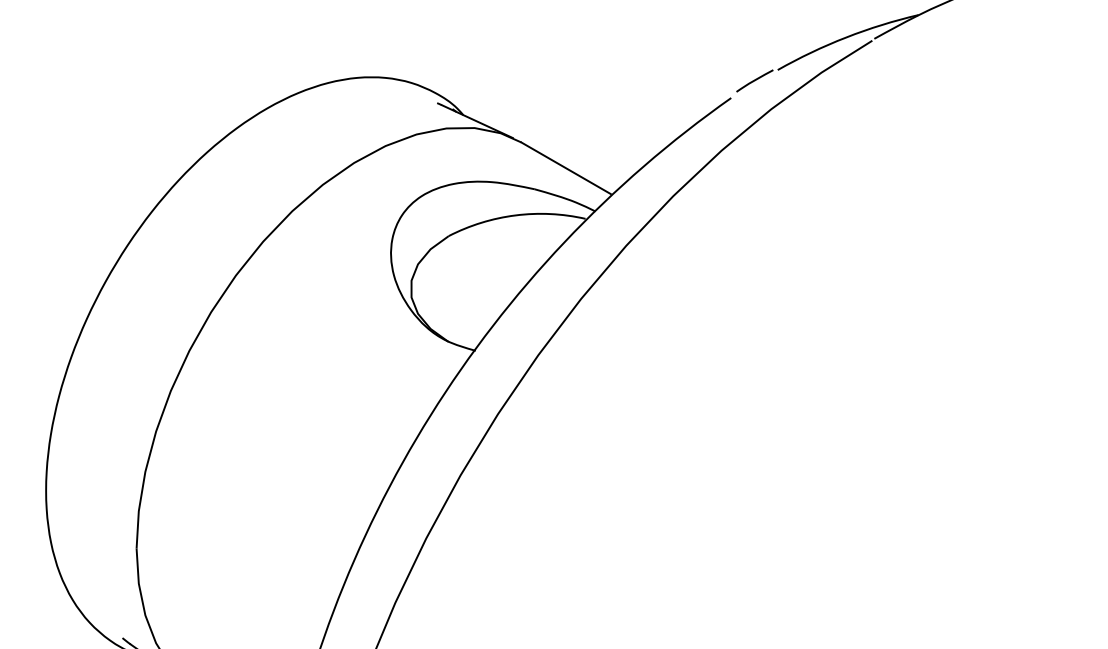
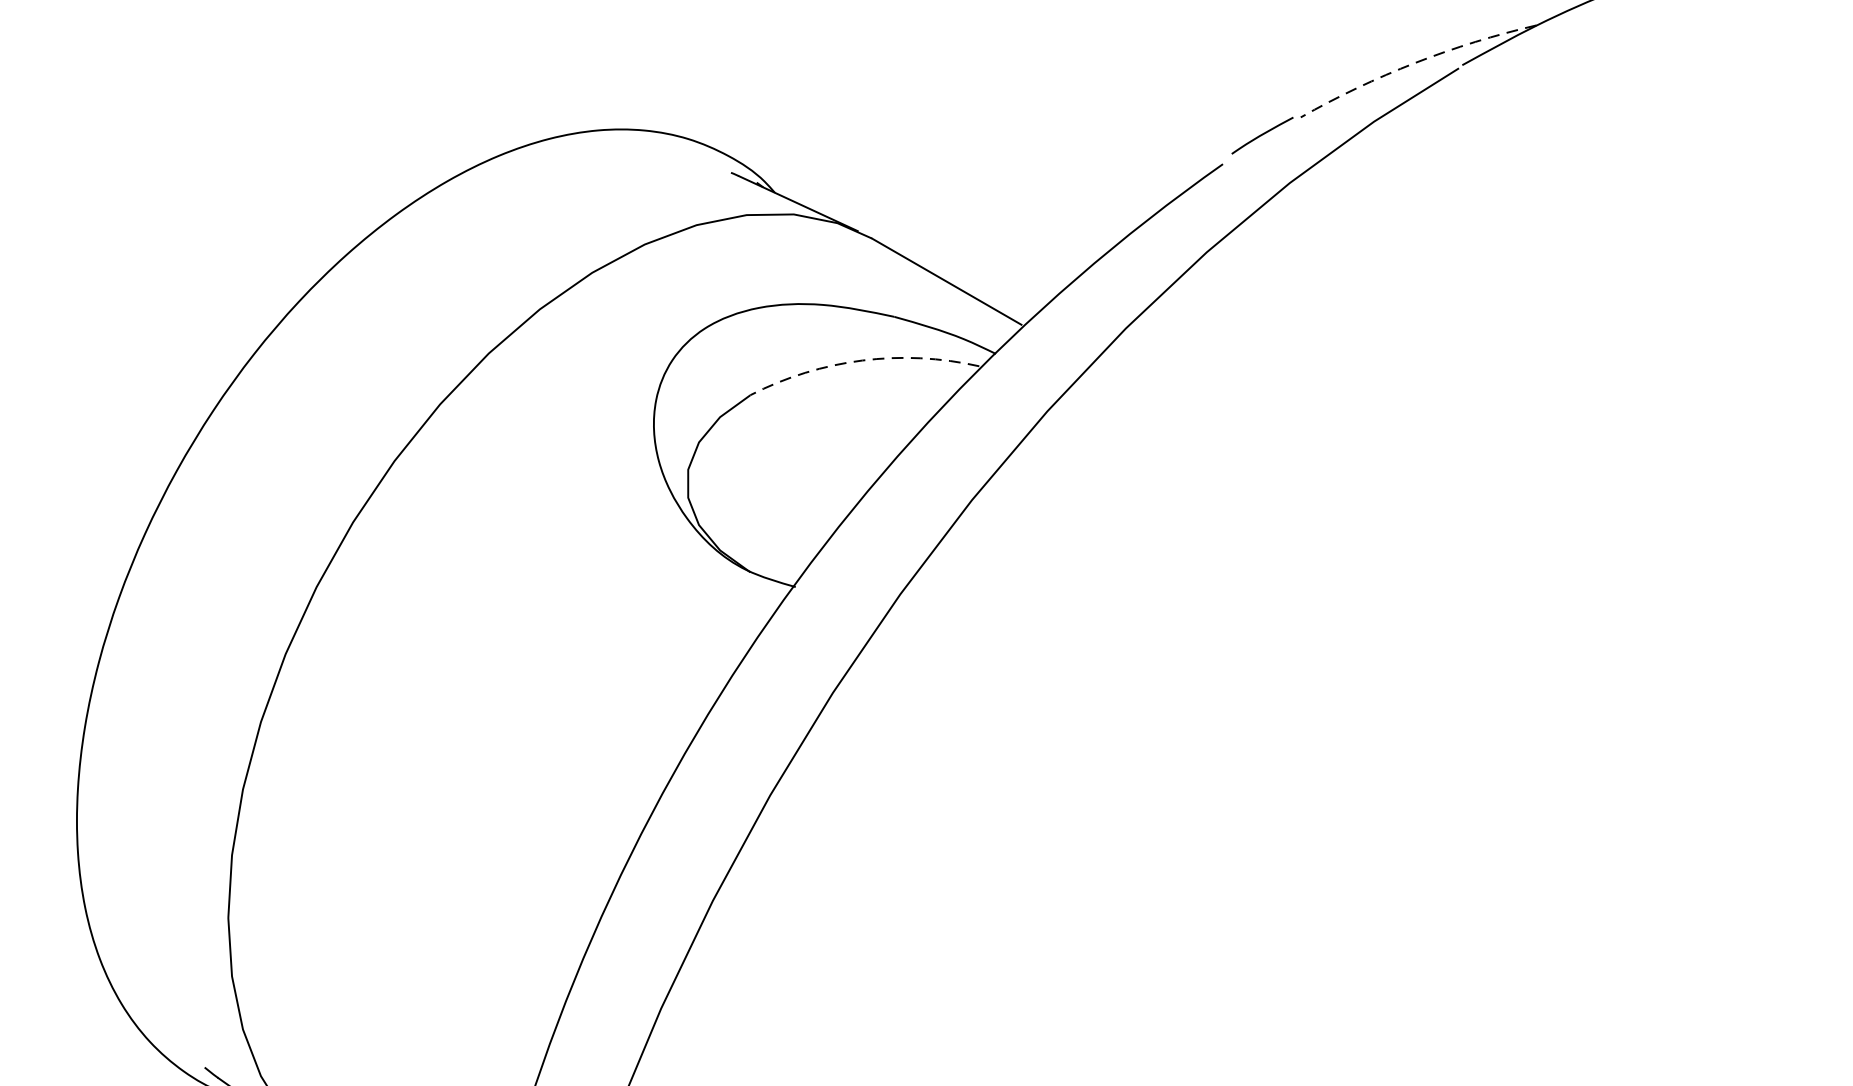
arc: (846, 37) -> (1415, 62), solid -> dashed
arc: (515, 215) -> (862, 360), solid -> dashed

